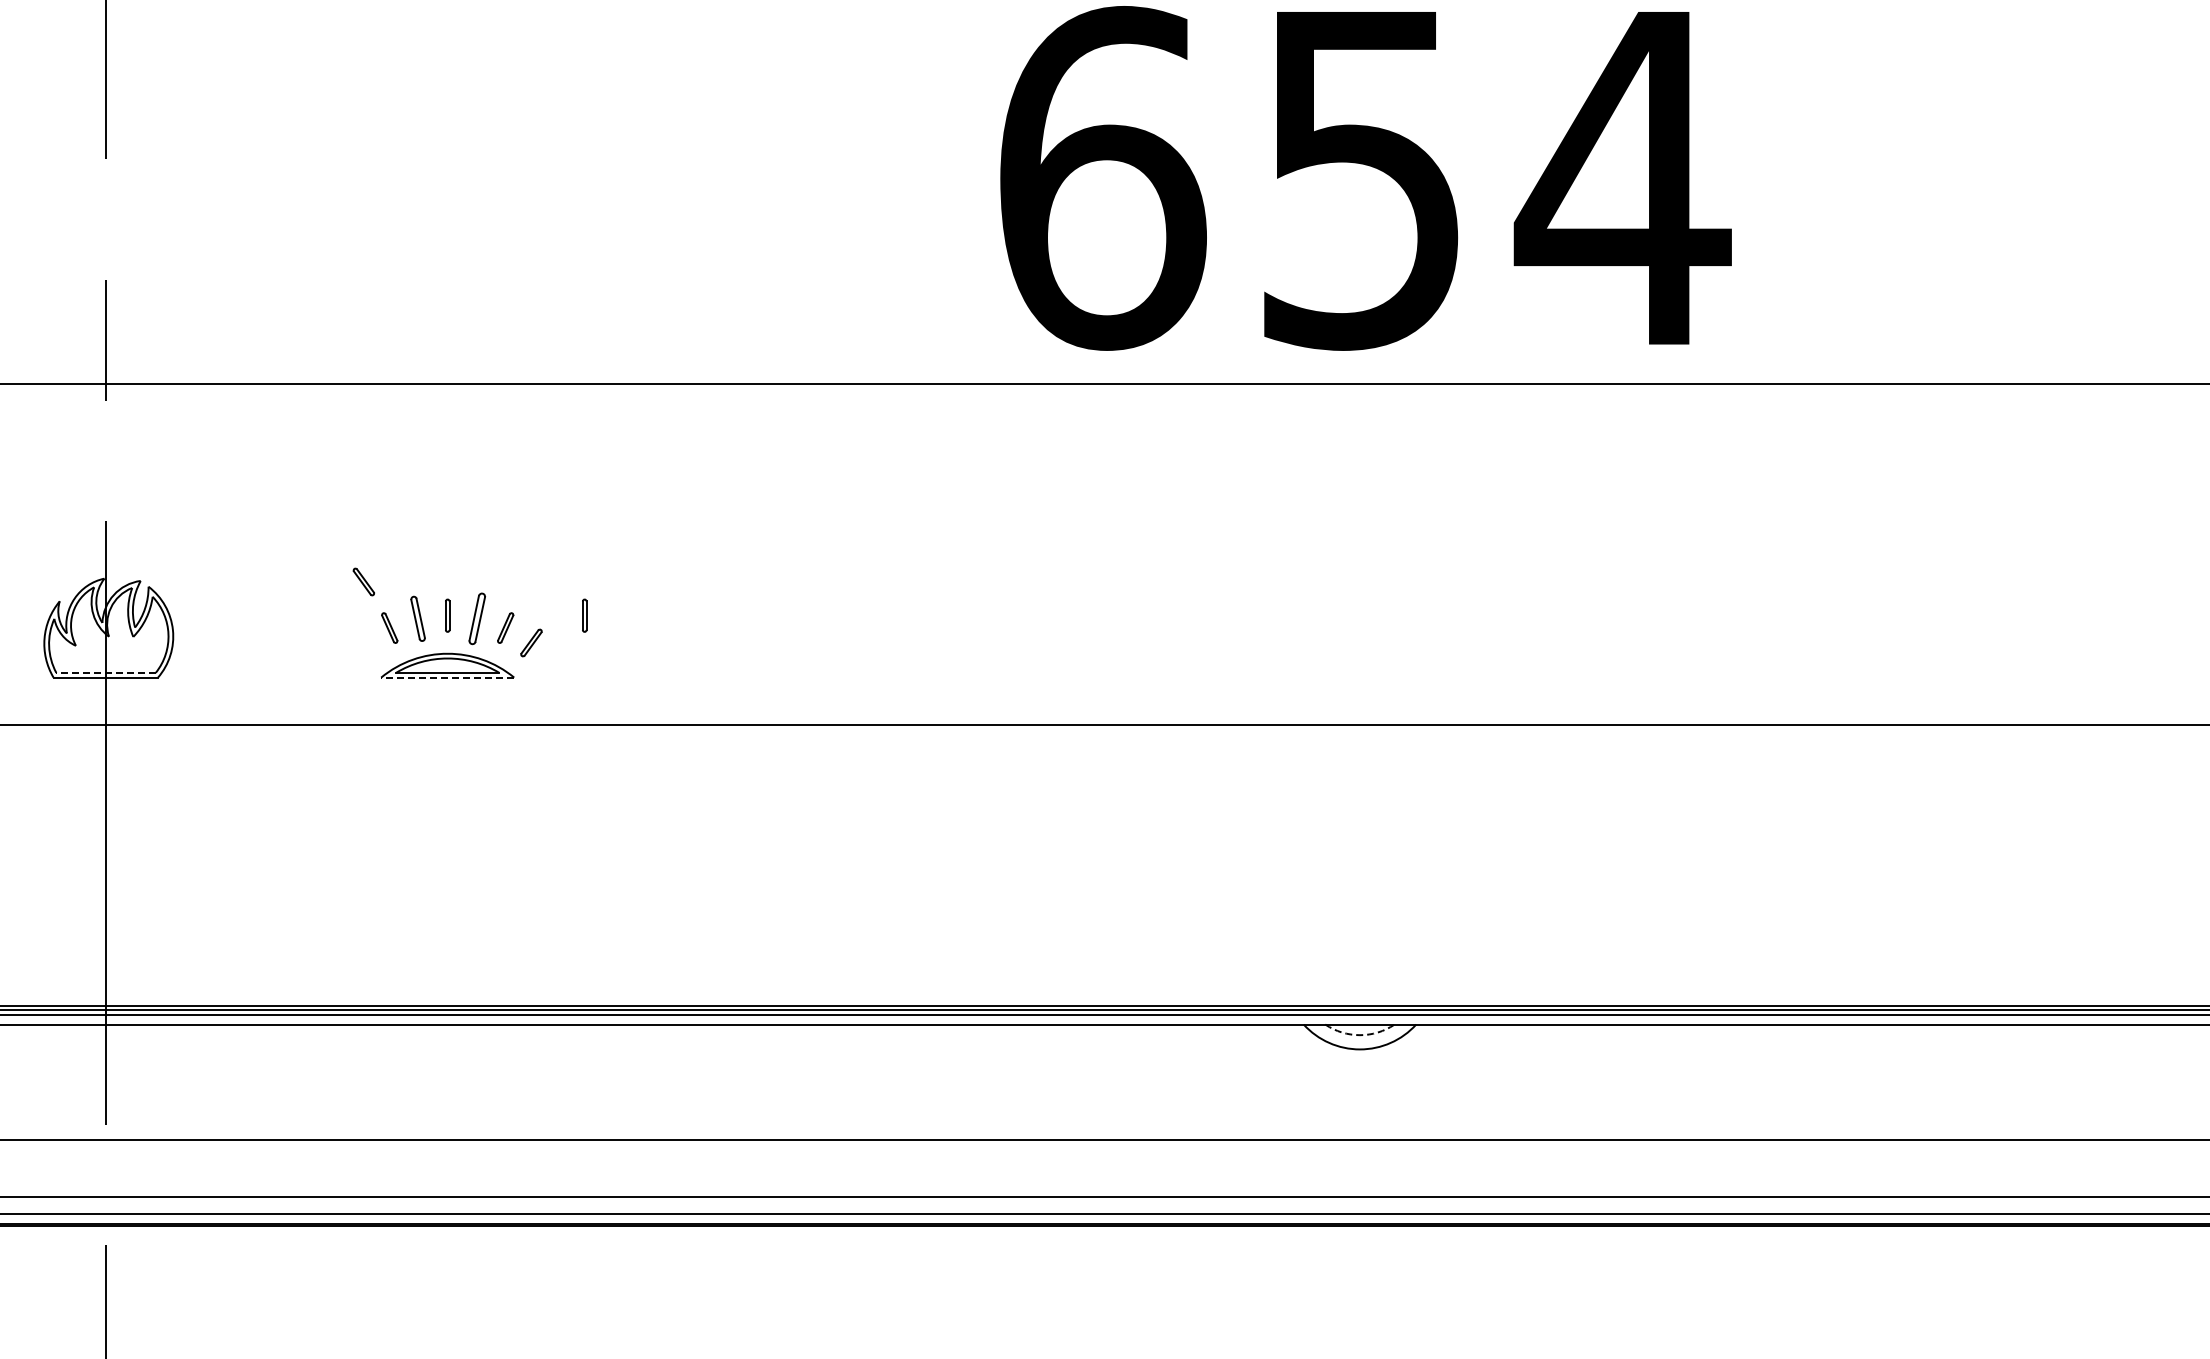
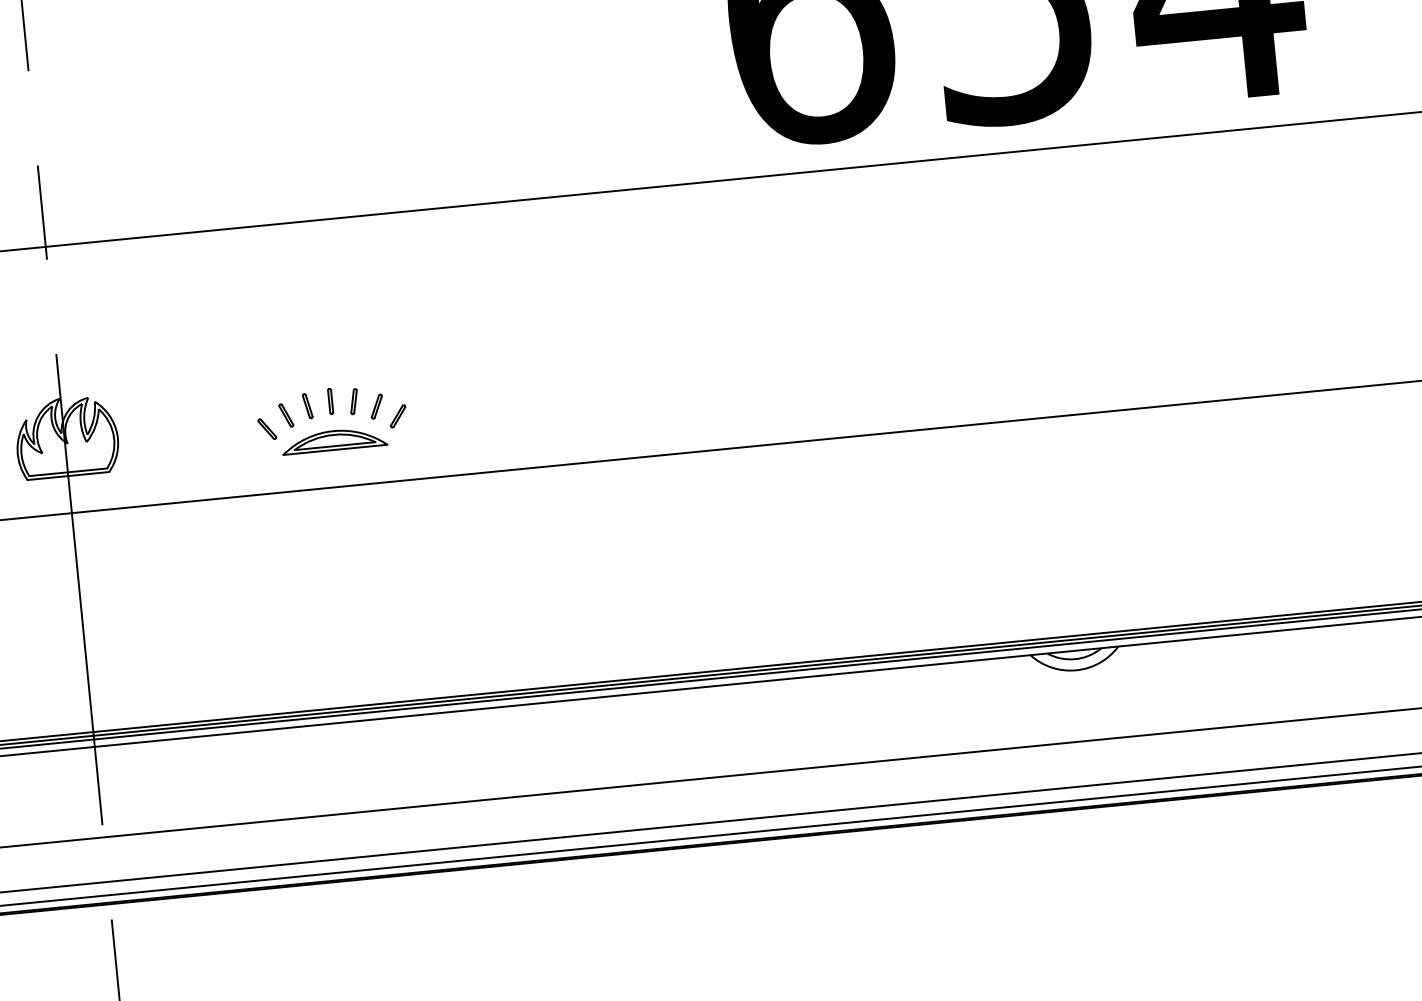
part: (363, 581) -> (266, 428), moved
part: (584, 615) -> (437, 390), removed
part: (417, 618) -> (307, 405), size x0.71
part: (477, 618) -> (354, 401), size x0.62
line: (106, 672) -> (68, 471), dashed -> solid
line: (447, 677) -> (335, 449), dashed -> solid
arc: (1359, 1035) -> (1074, 659), dashed -> solid

